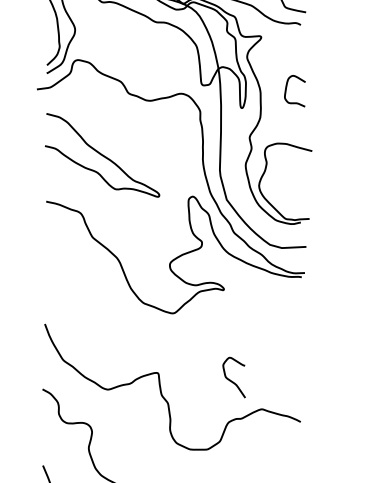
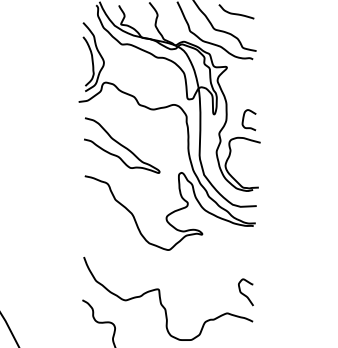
curve: (287, 88) -> (244, 118), moved
curve: (233, 380) -> (245, 294), moved

